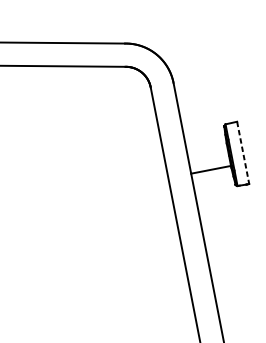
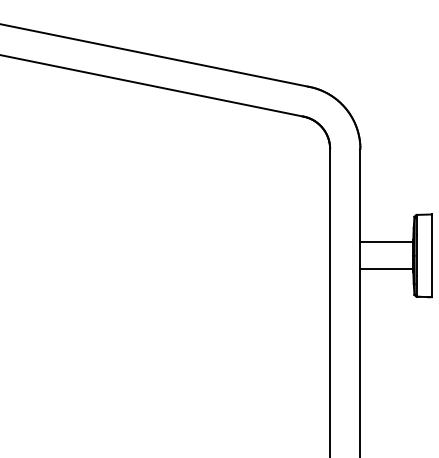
line: (206, 149) -> (386, 242), added
line: (243, 153) -> (432, 256), dashed -> solid

